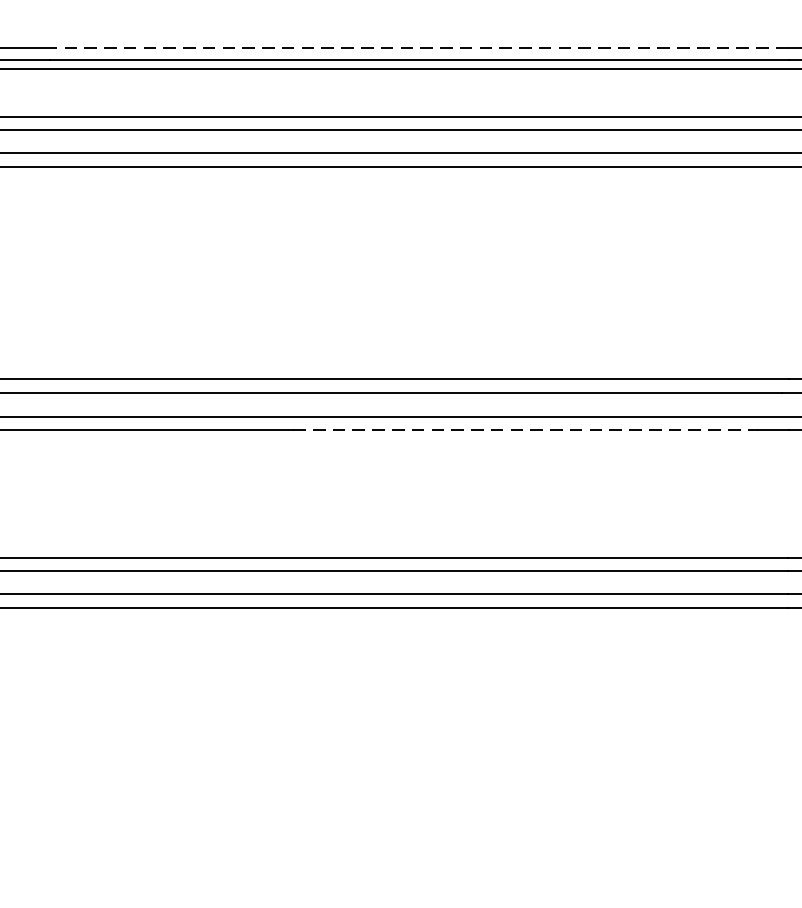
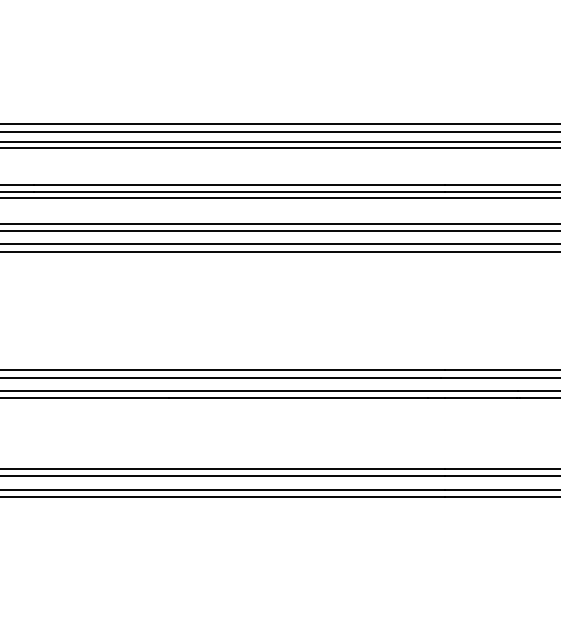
line: (419, 47) -> (239, 185), dashed -> solid
line: (525, 430) -> (298, 398), dashed -> solid

